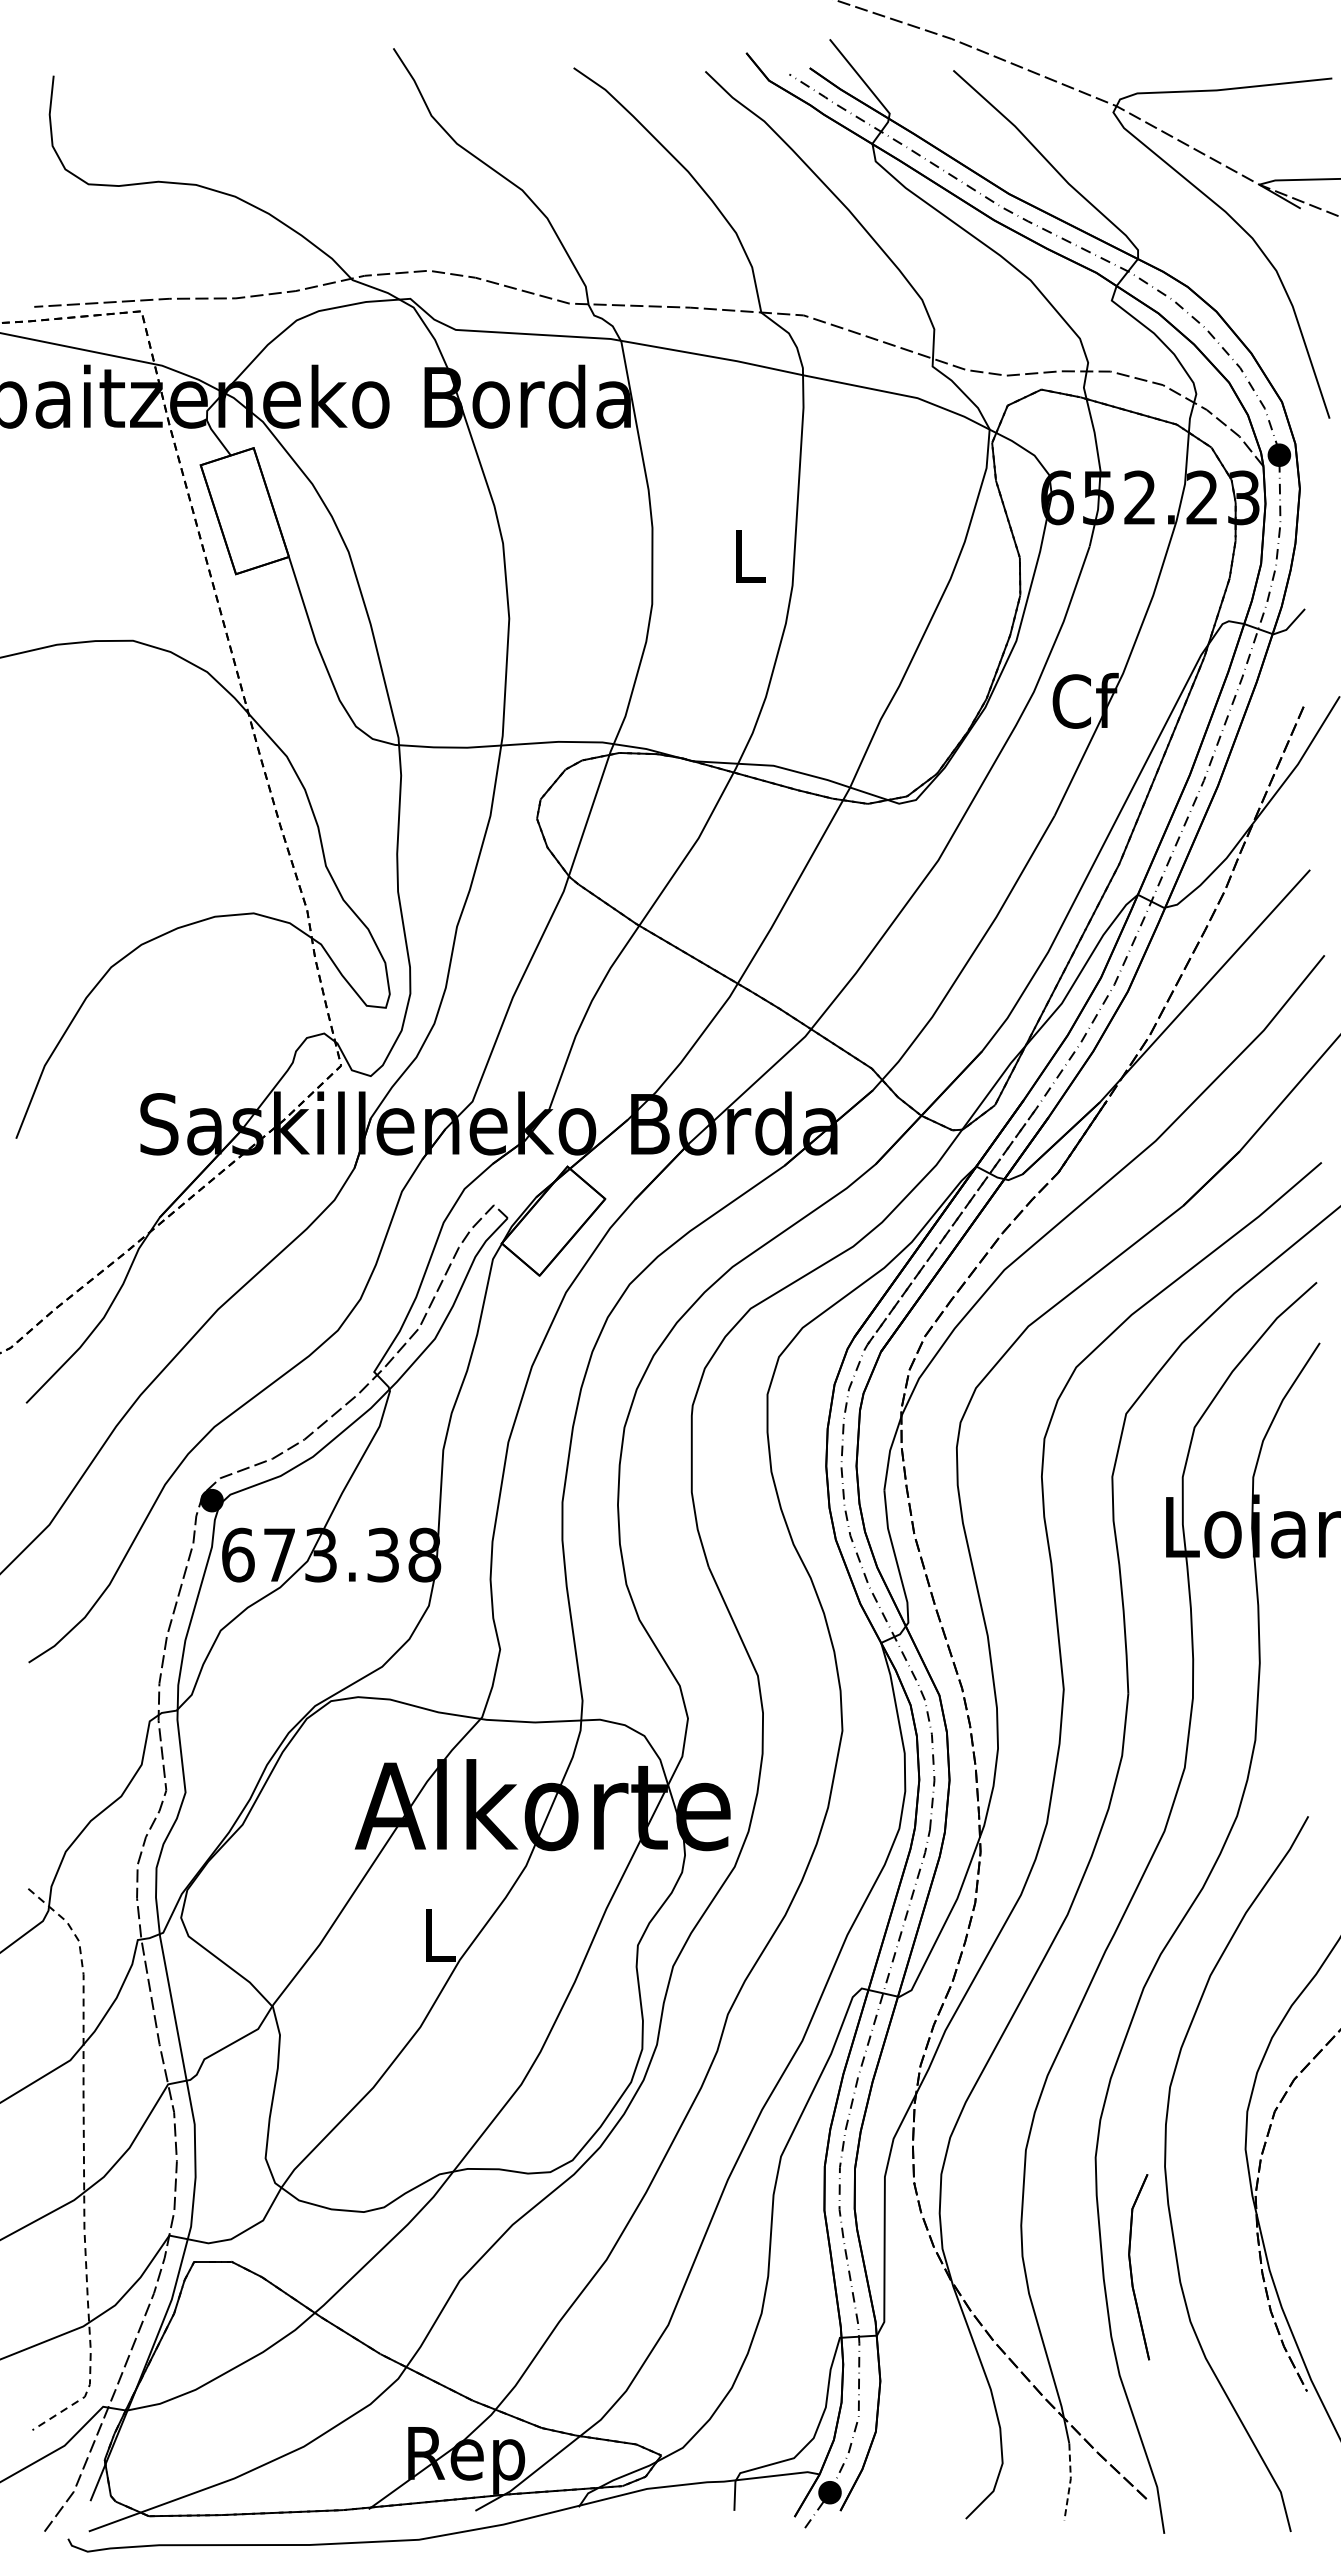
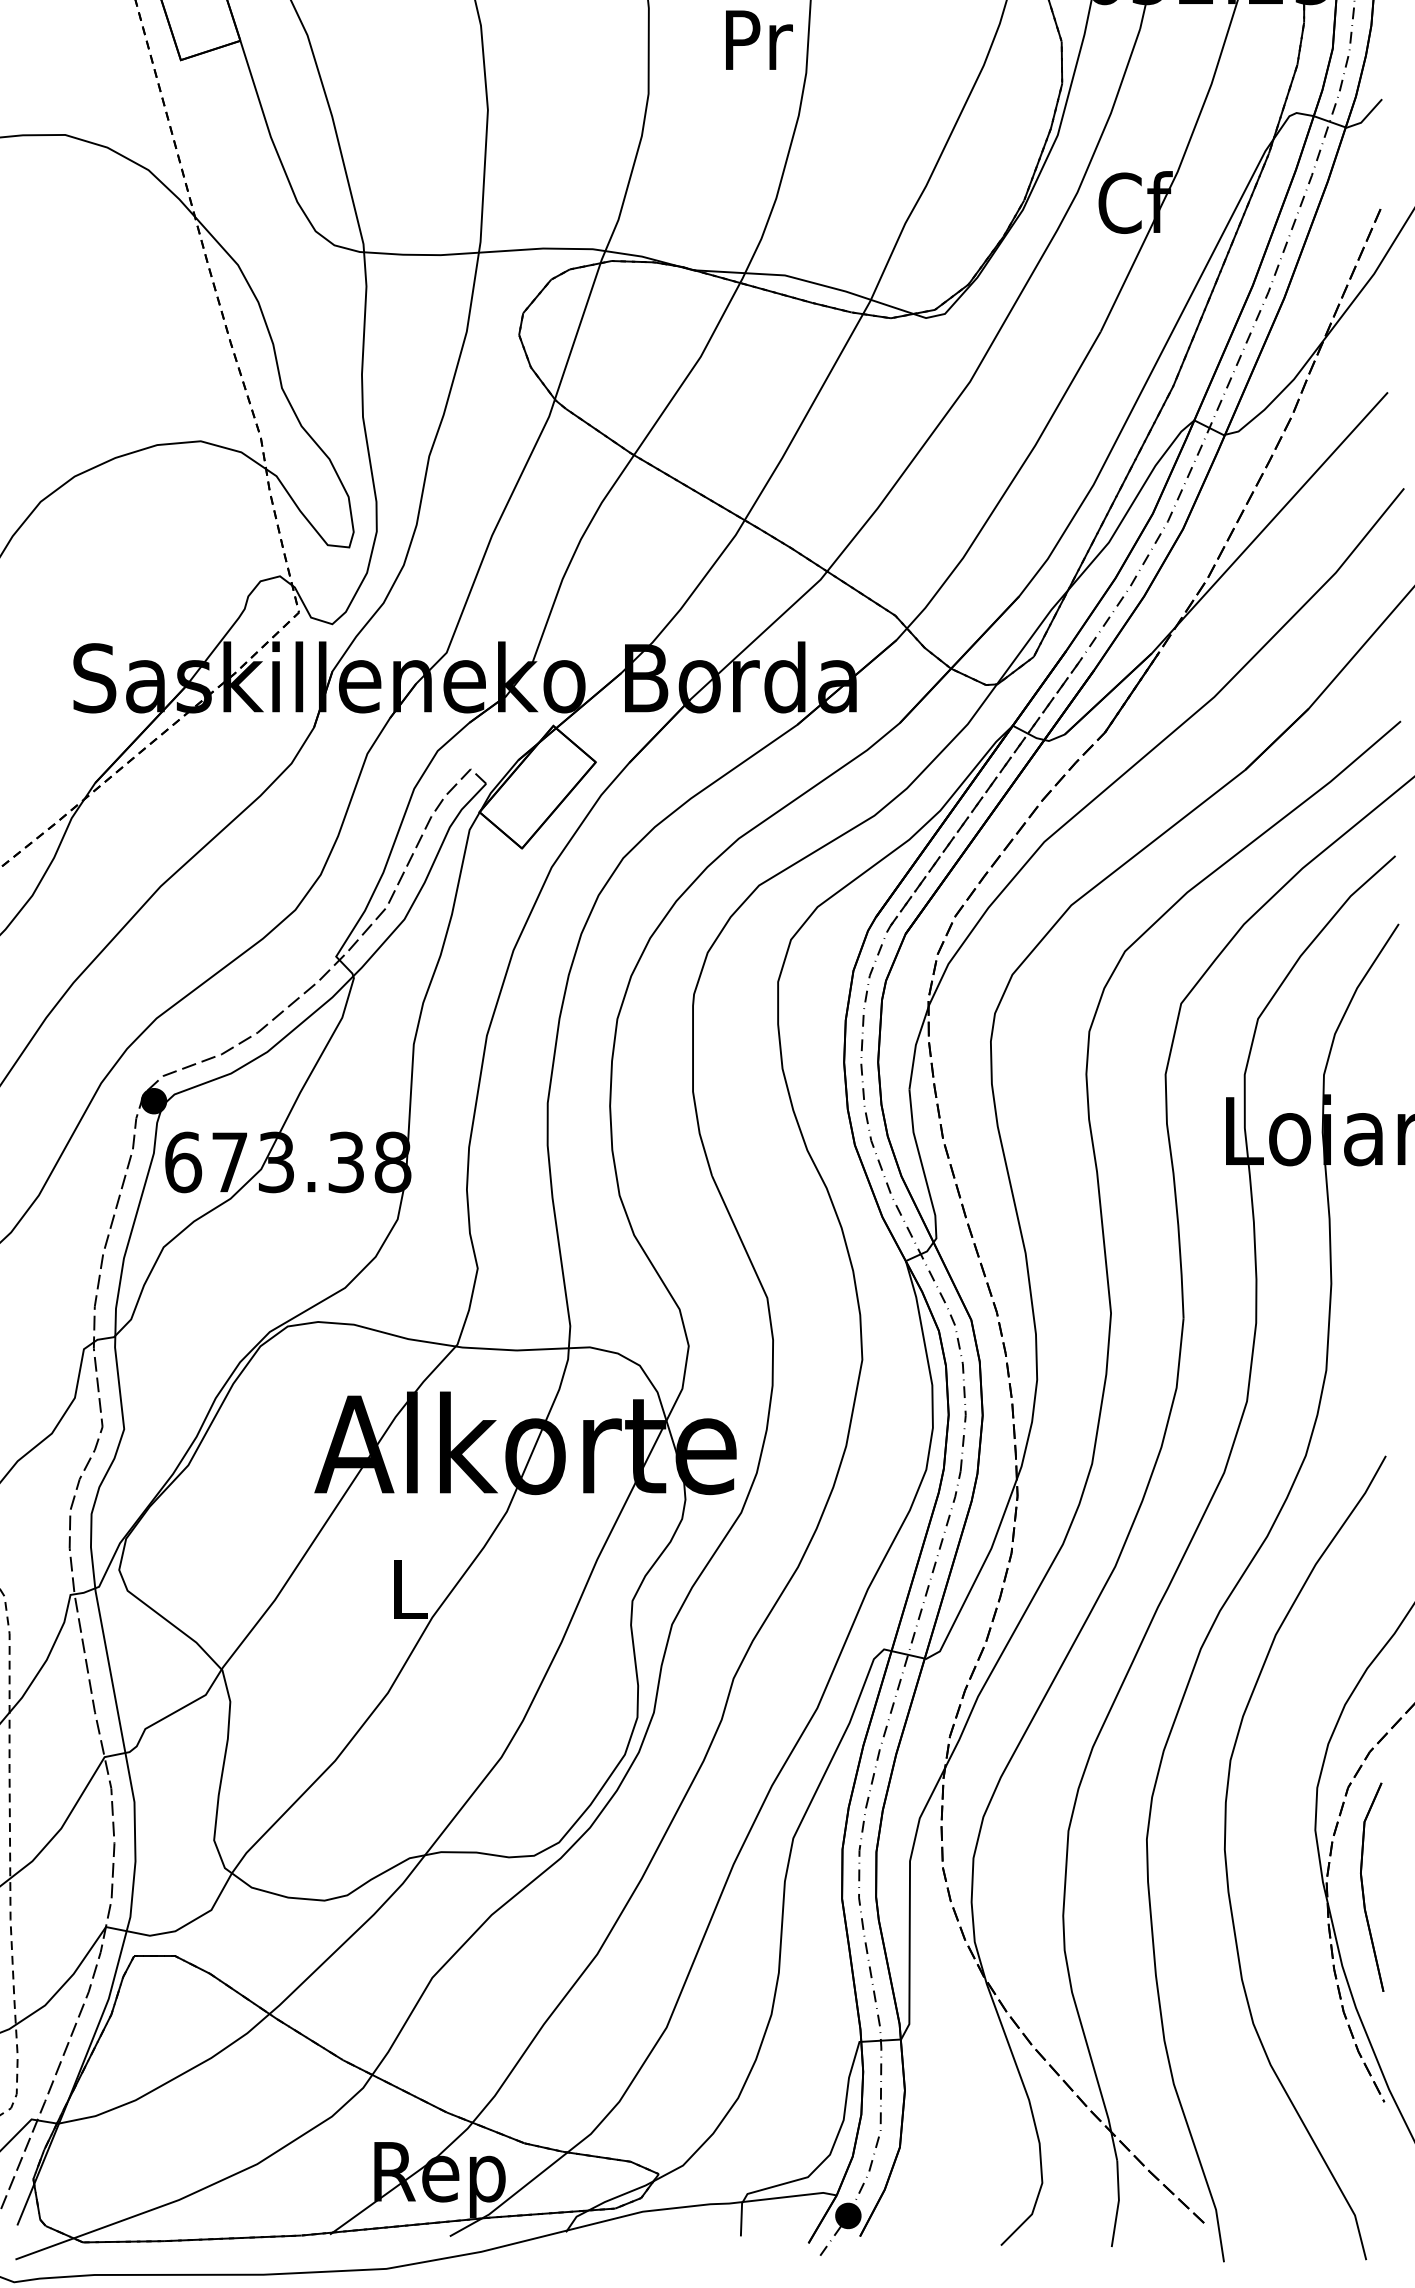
text: (750, 556) -> (759, 40), L -> Pr
part: (1131, 2267) -> (1363, 1887), moved
line: (1070, 2481) -> (1118, 2203), dashed -> solid

